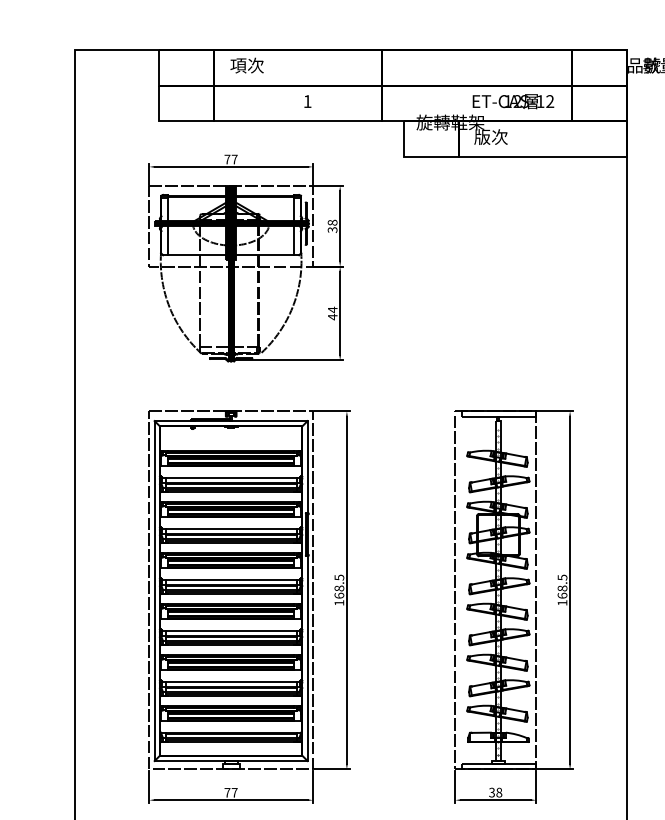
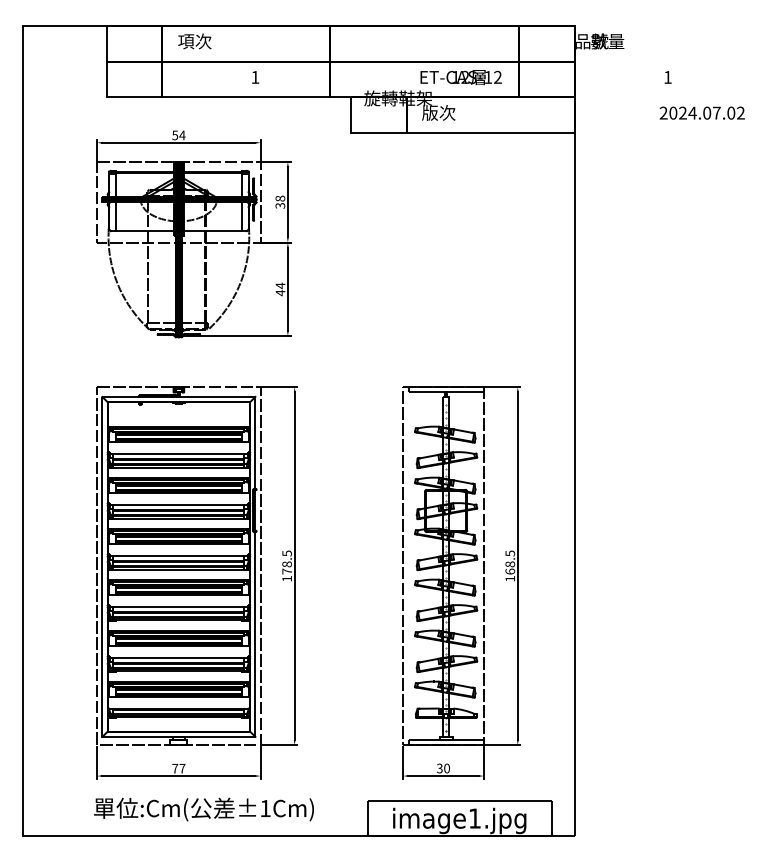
text: (230, 159) -> (178, 135), 77 -> 54
text: (338, 595) -> (286, 571), 168.5 -> 178.5
text: (498, 792) -> (446, 768), 38 -> 30

